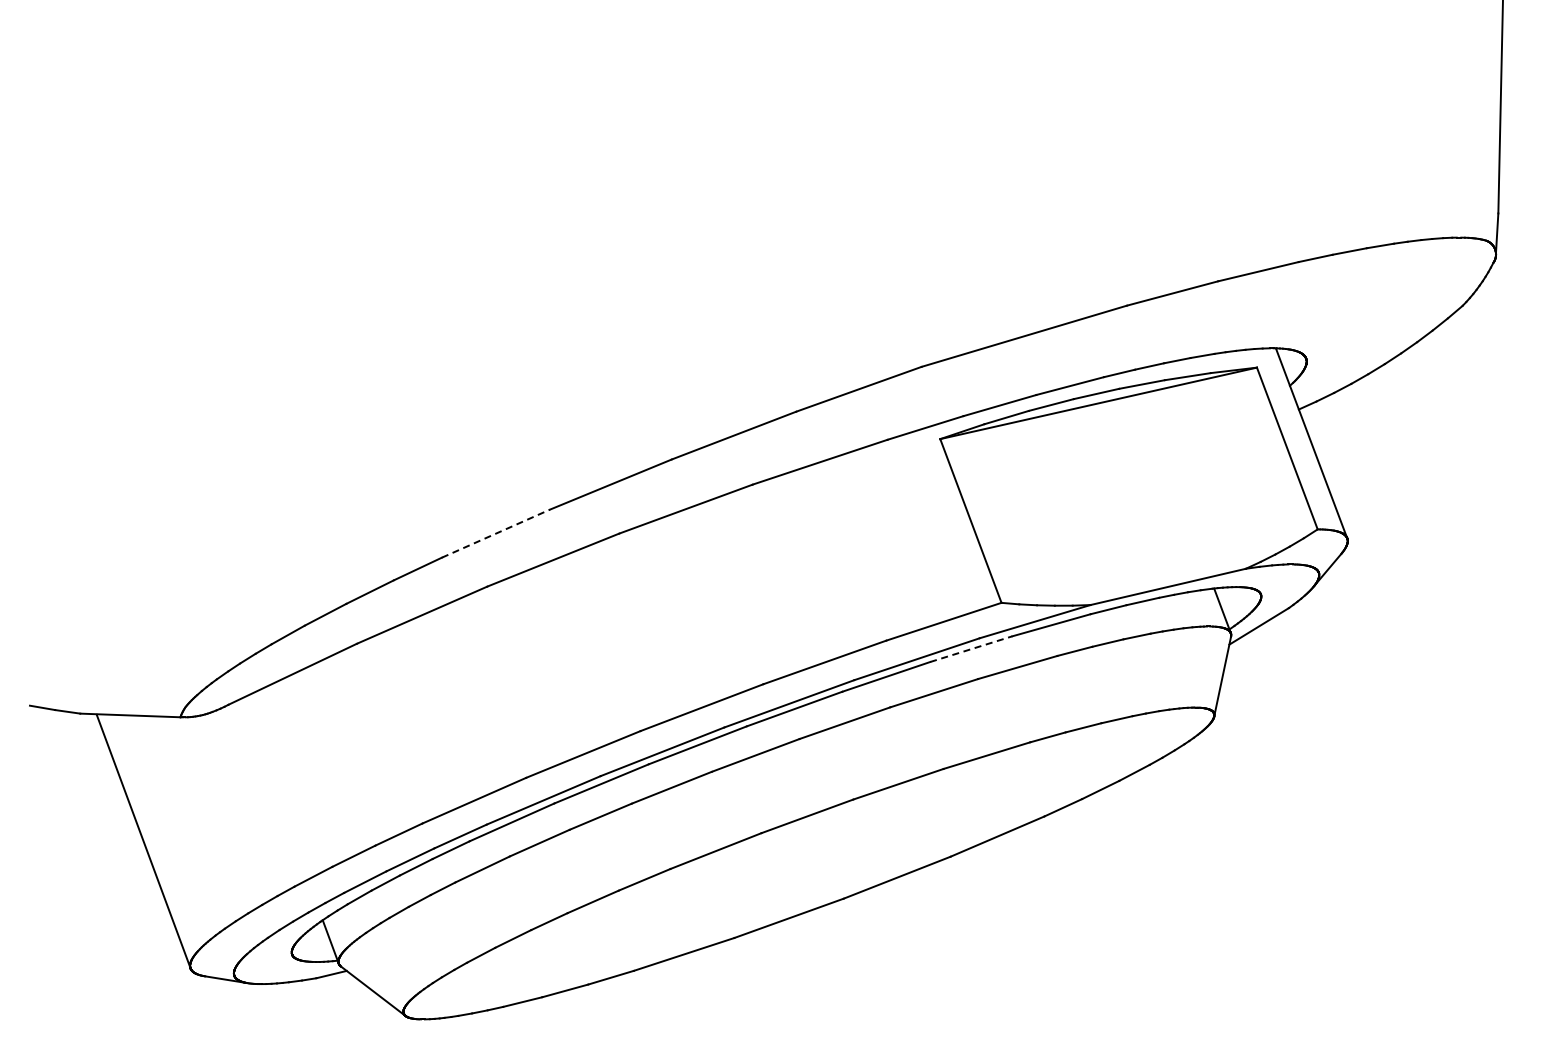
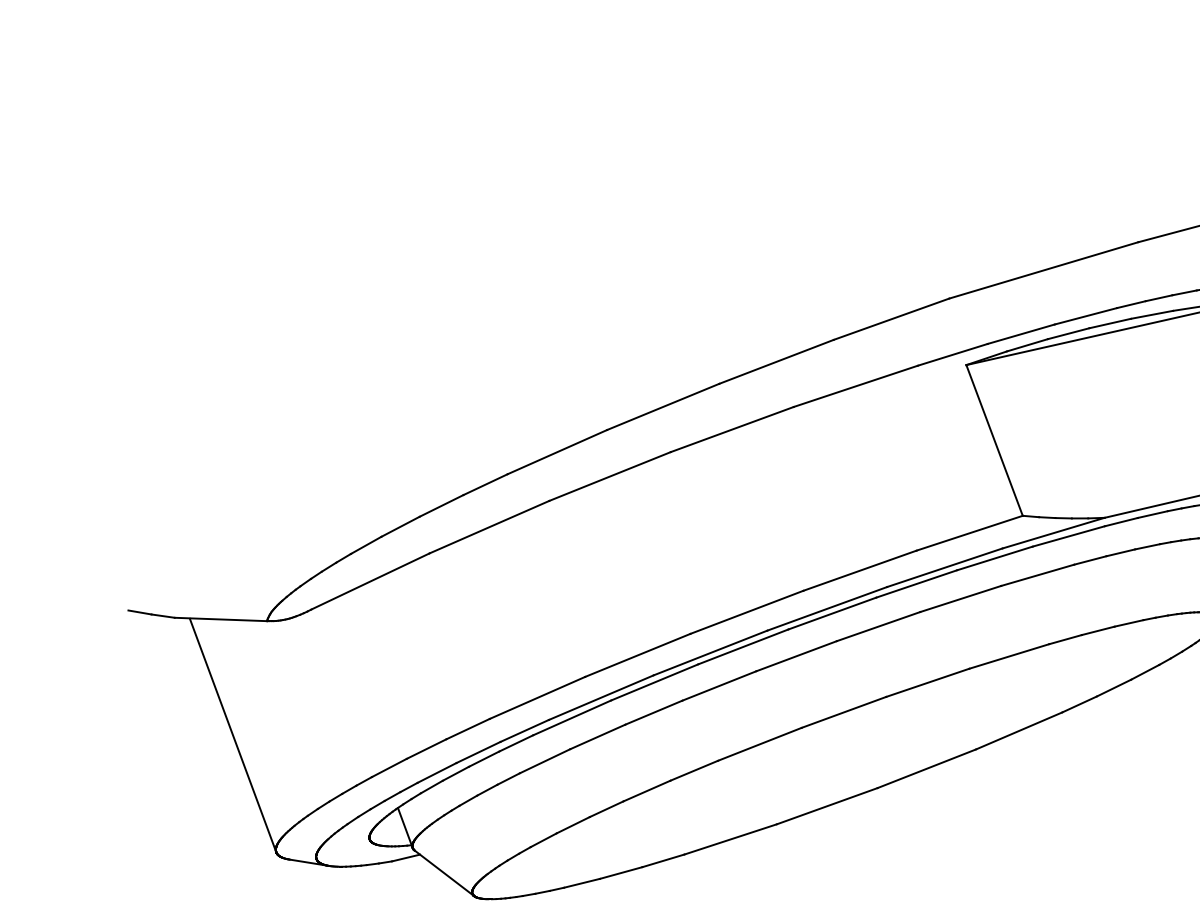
line: (496, 533) -> (557, 451), dashed -> solid
line: (971, 649) -> (995, 558), dashed -> solid

